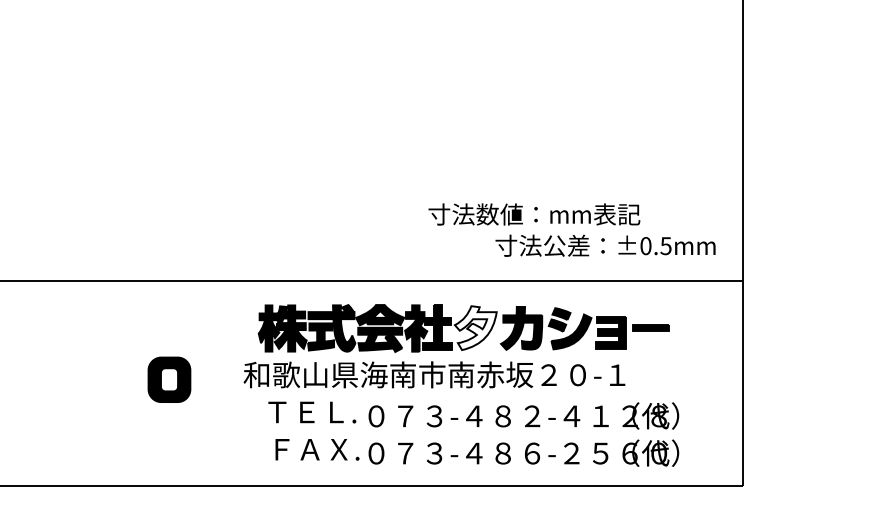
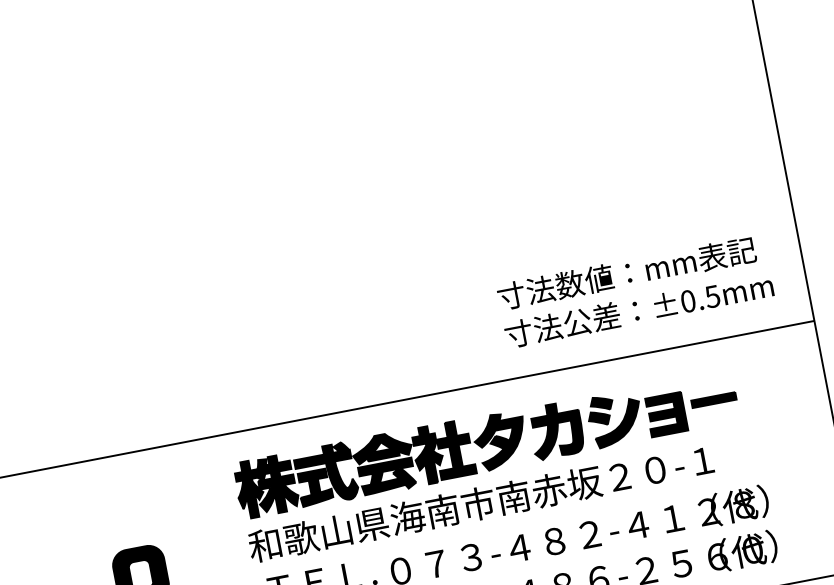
text: (534, 214) -> (626, 273), moved
fill: (475, 328) -> (500, 441), added
text: (434, 374) -> (480, 502), moved

